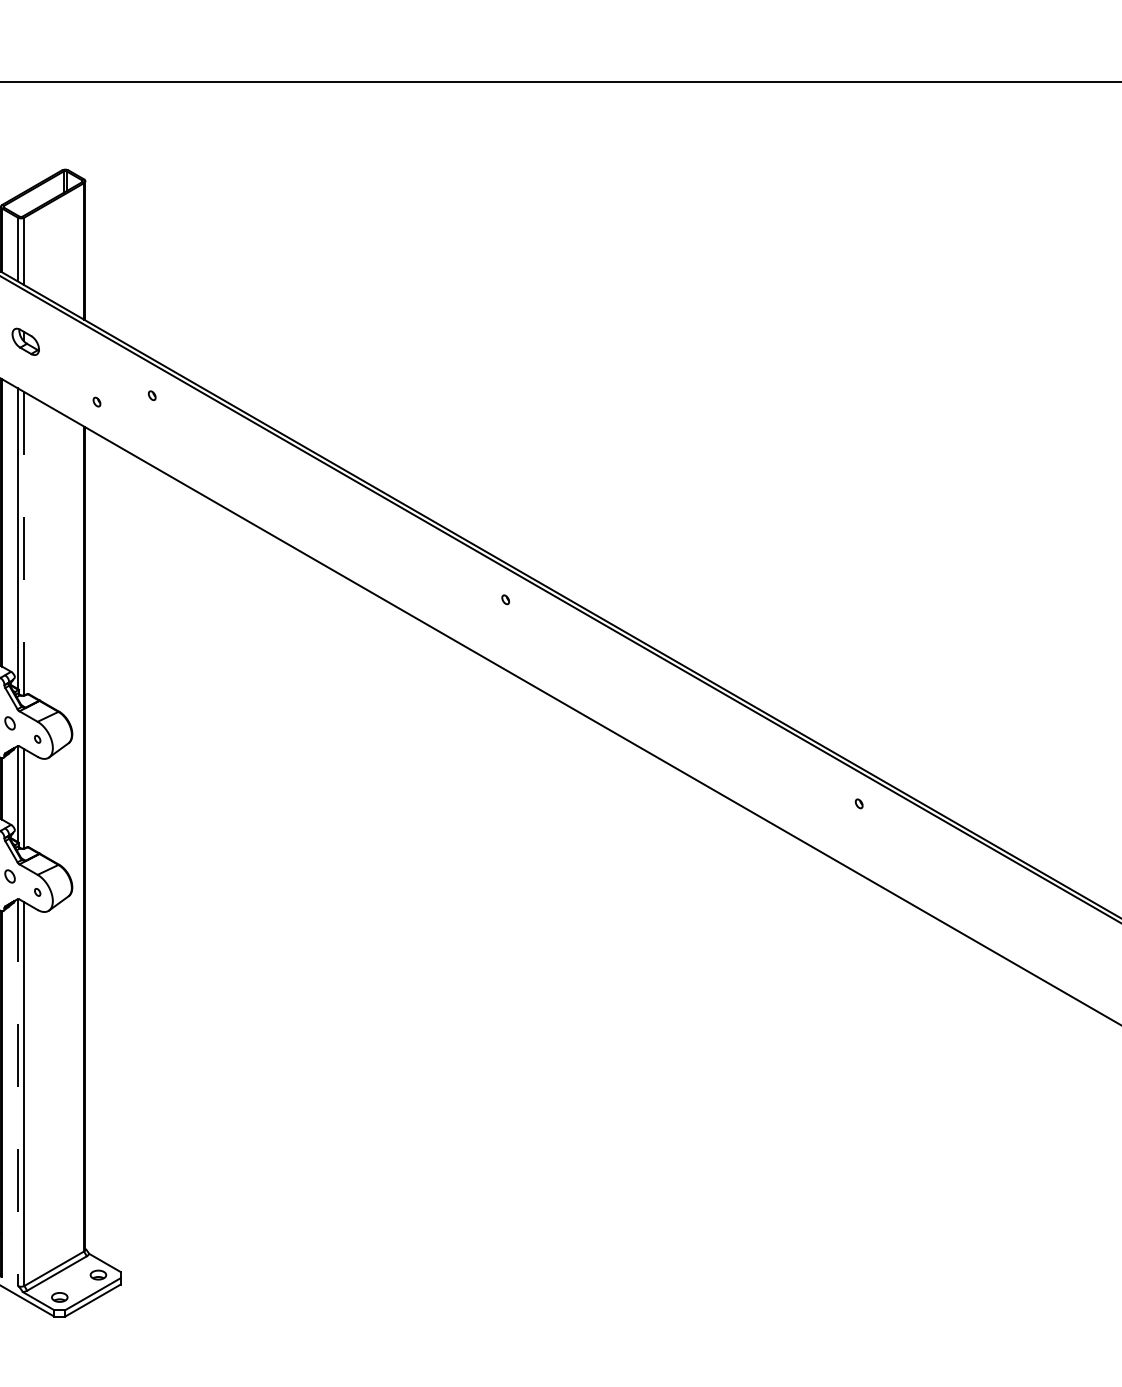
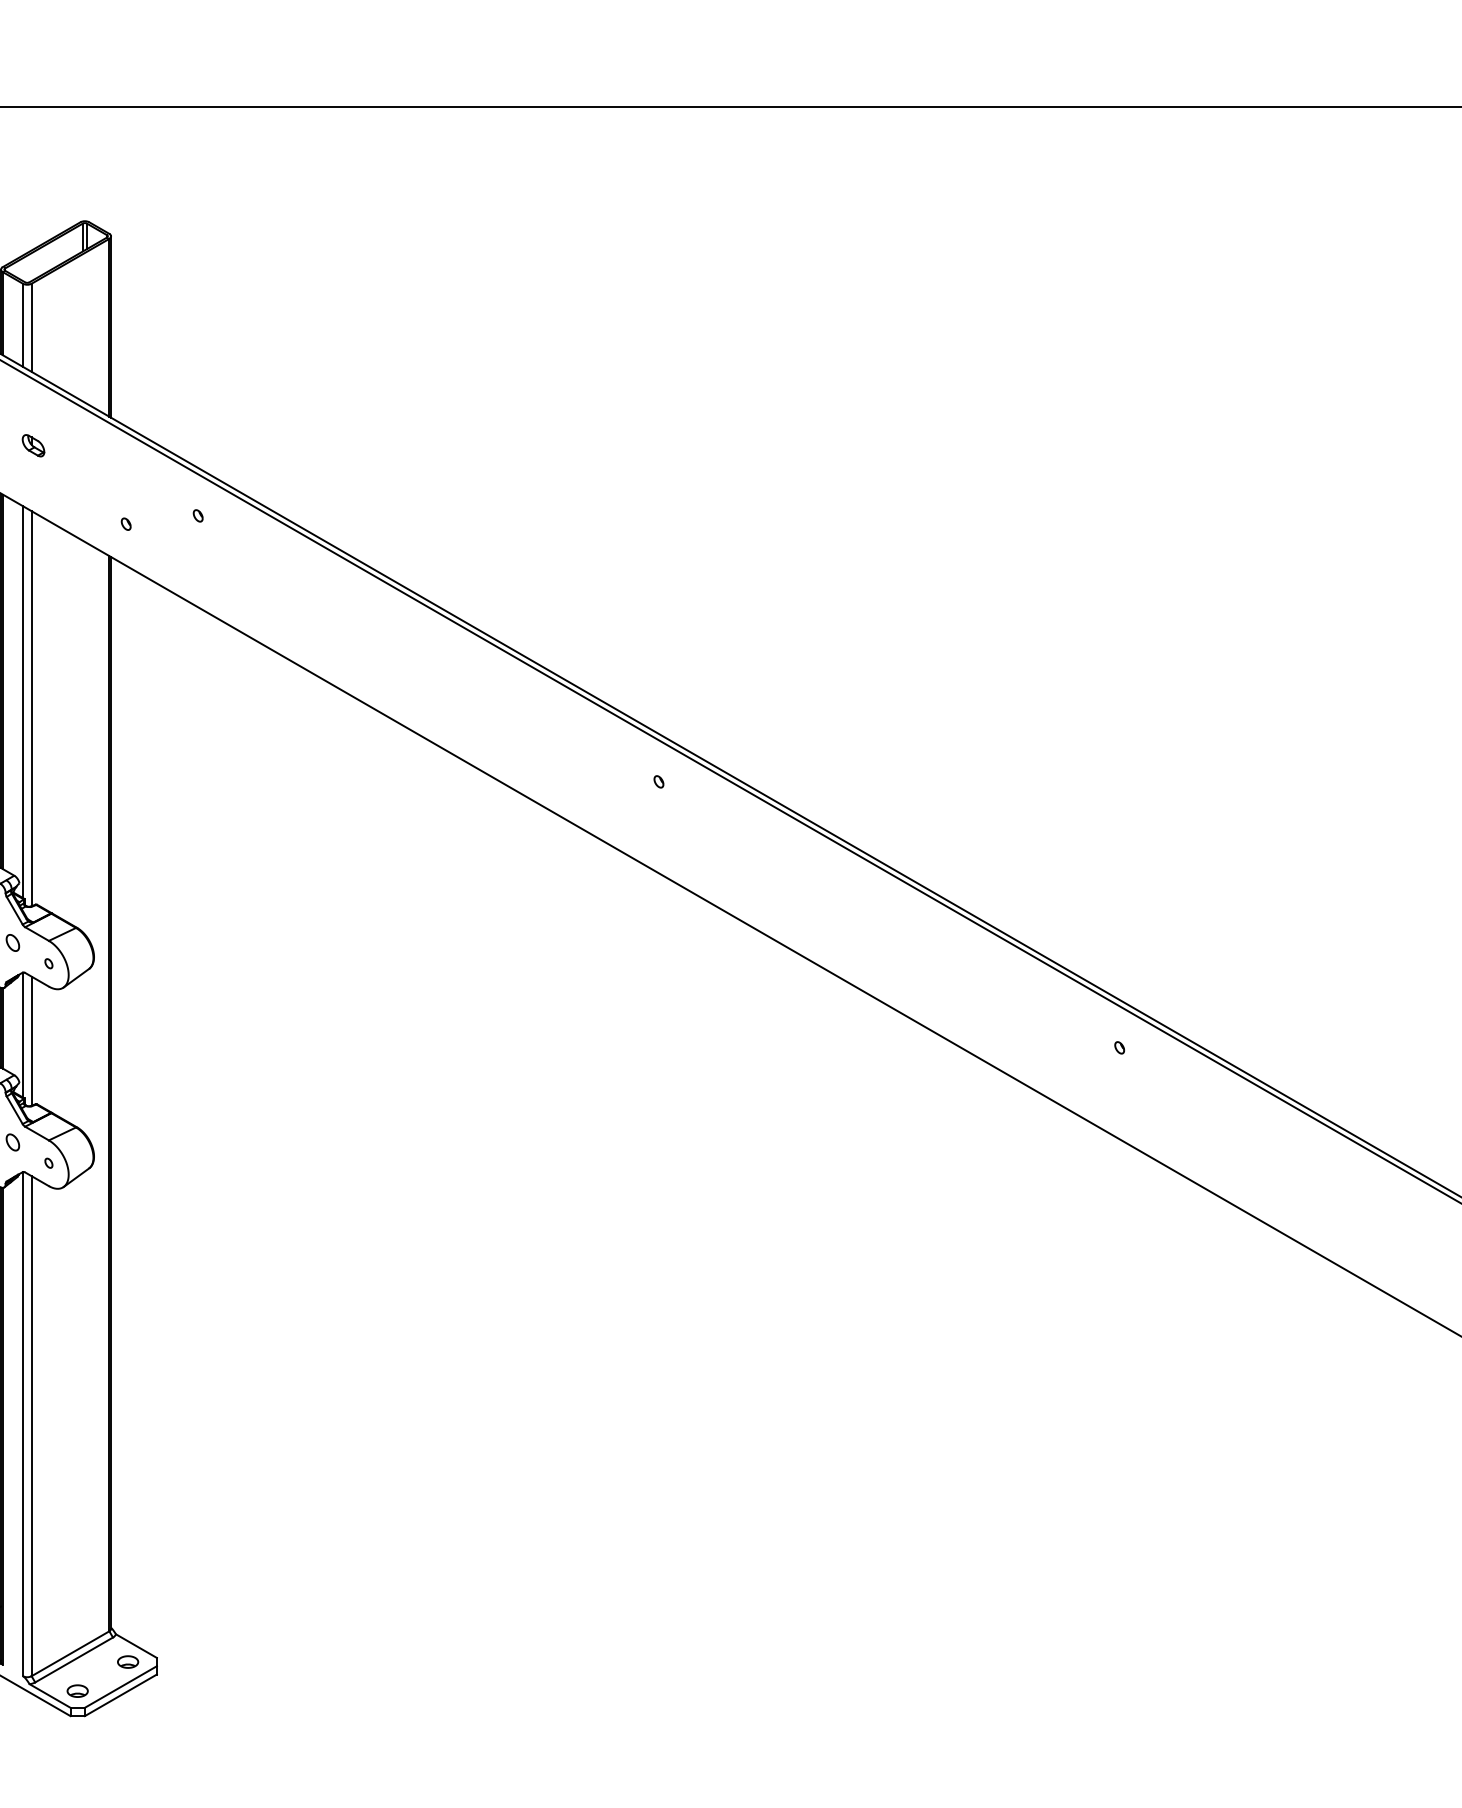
part: (25, 341) -> (33, 445), size x0.62
line: (24, 543) -> (31, 708), dashed -> solid
line: (17, 1093) -> (22, 1425), dashed -> solid

